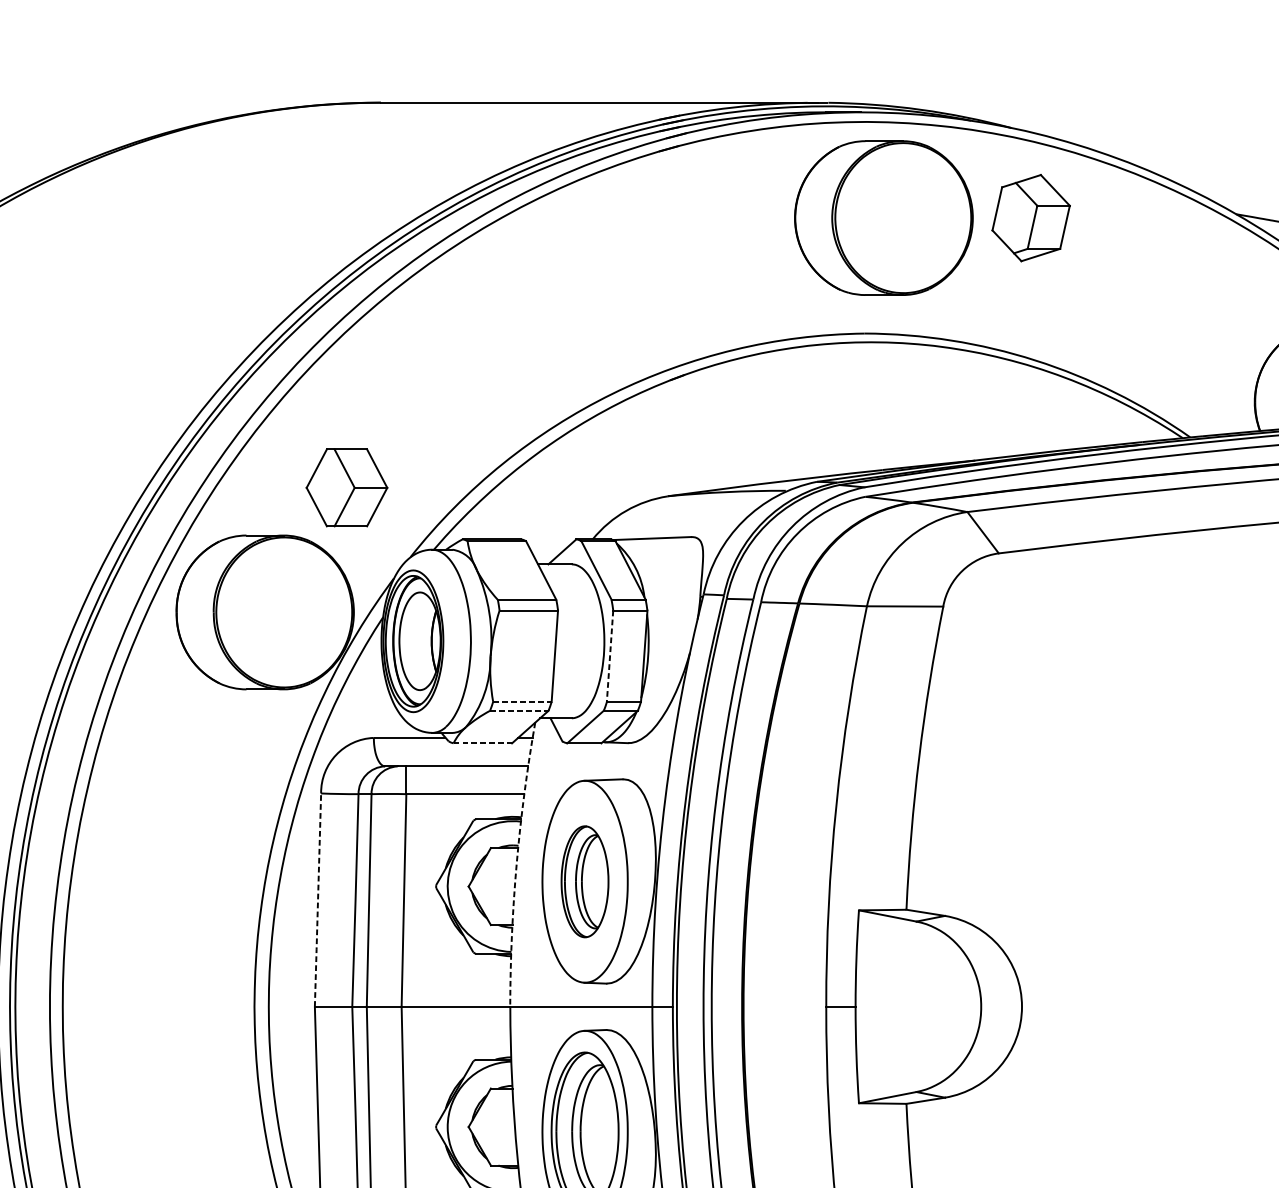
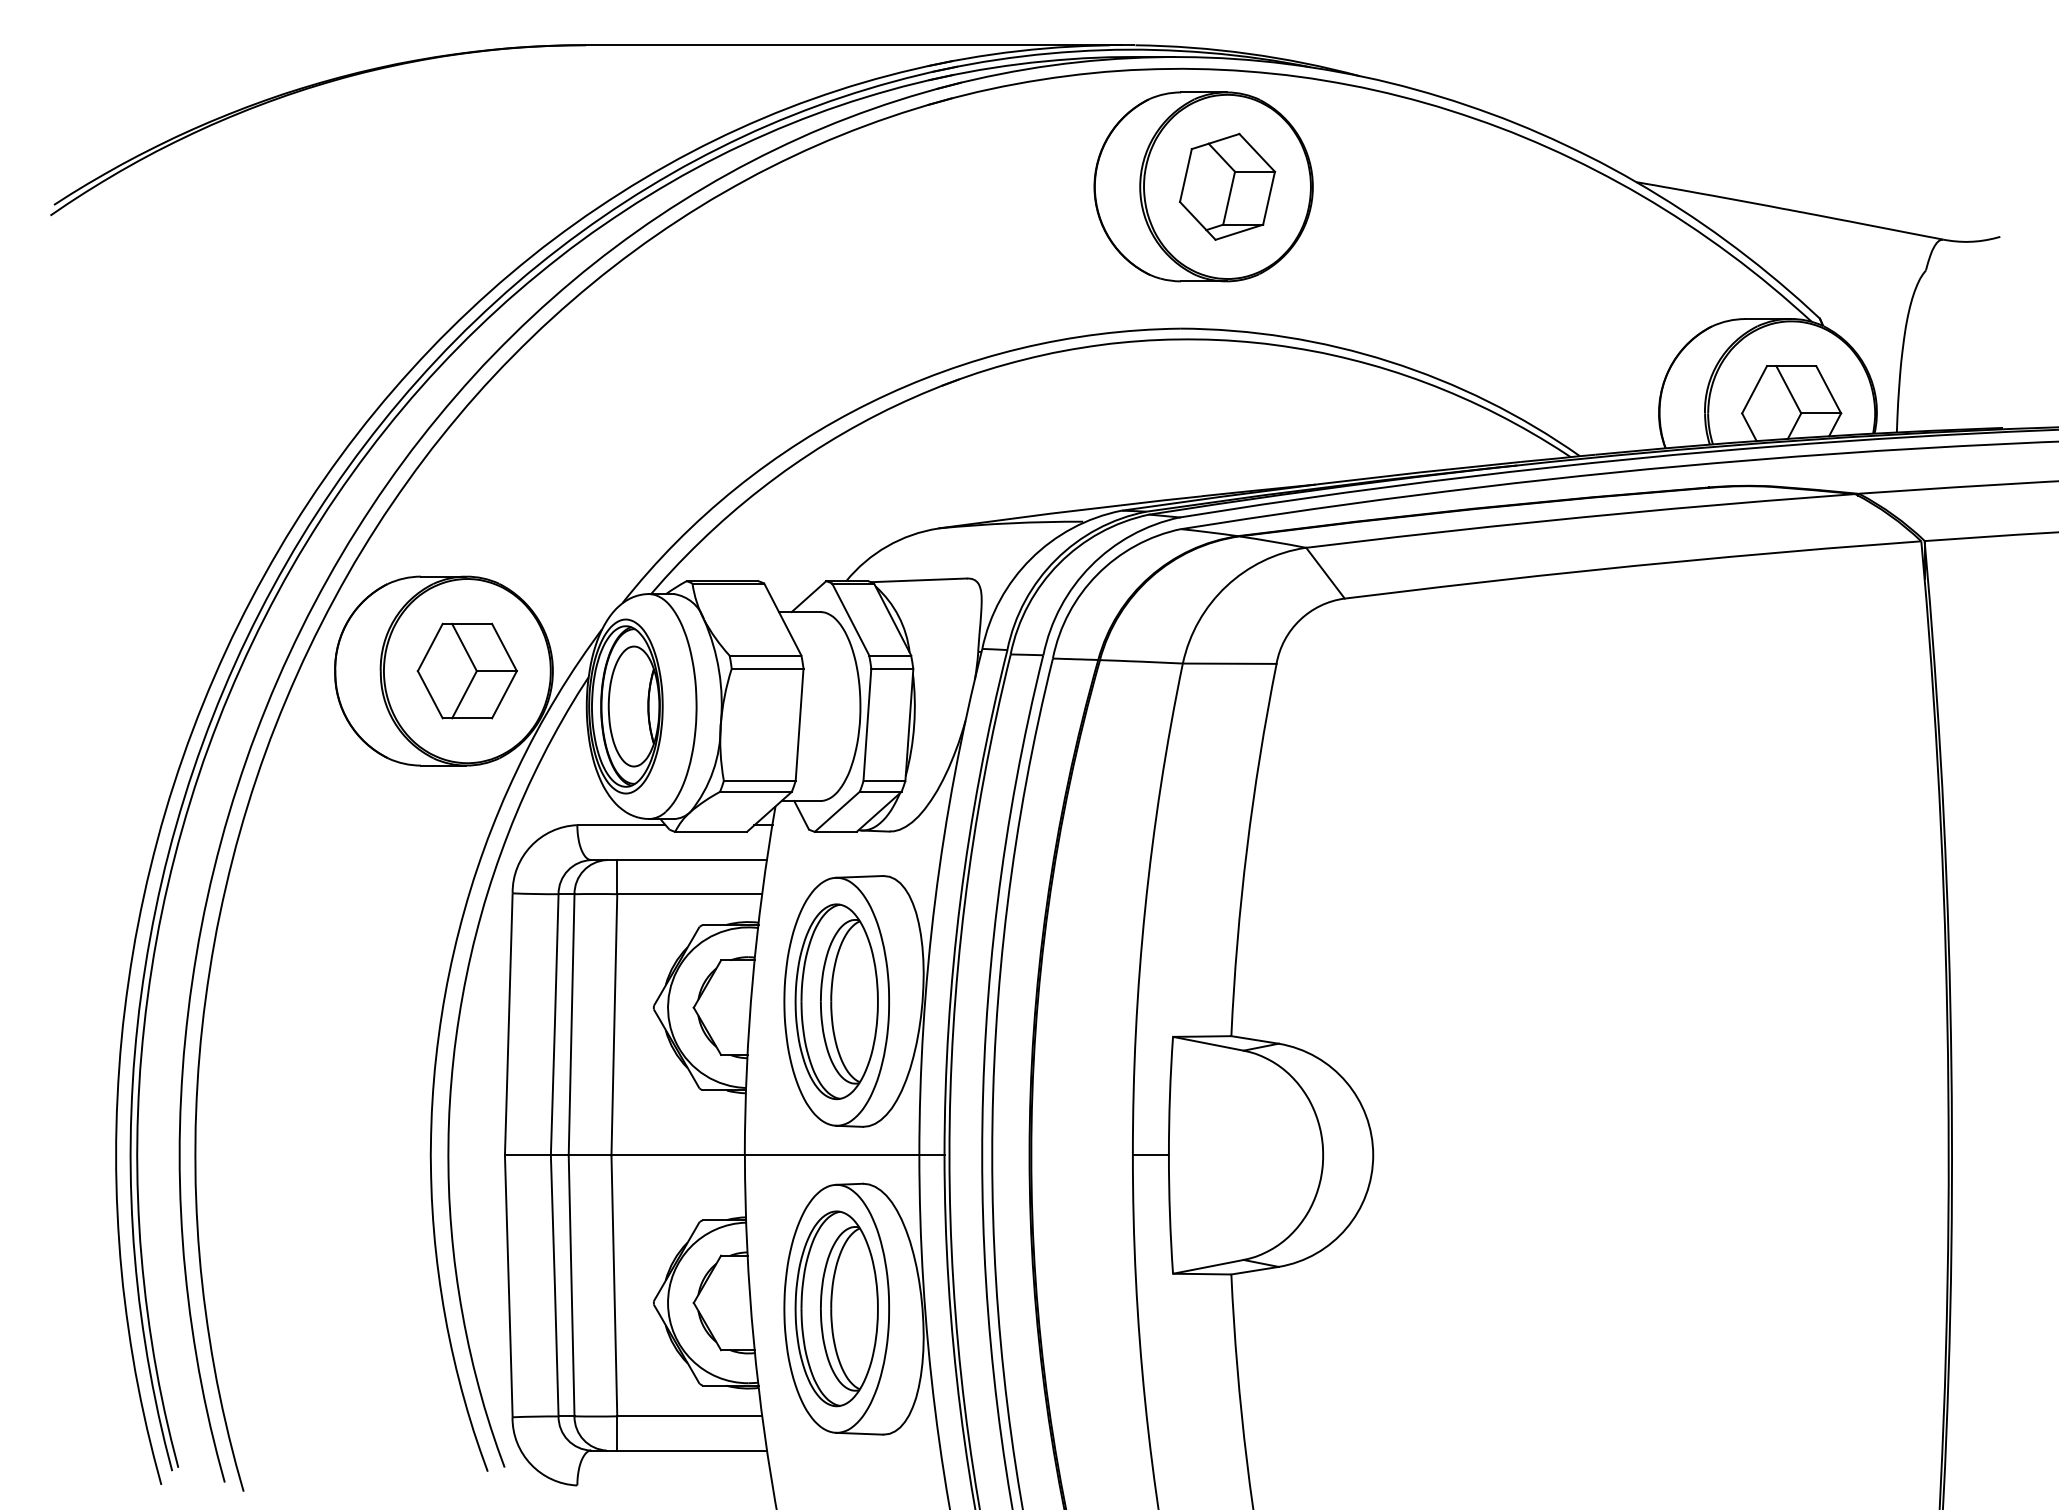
part: (1031, 217) -> (1227, 186), moved
part: (346, 487) -> (466, 670), moved
line: (610, 656) -> (867, 725), dashed -> solid
line: (522, 701) -> (759, 780), dashed -> solid
line: (519, 710) -> (756, 791), dashed -> solid
line: (483, 743) -> (711, 831), dashed -> solid
arc: (516, 864) -> (752, 980), dashed -> solid
part: (584, 881) -> (836, 1001), size x1.43
line: (317, 900) -> (508, 1024), dashed -> solid

